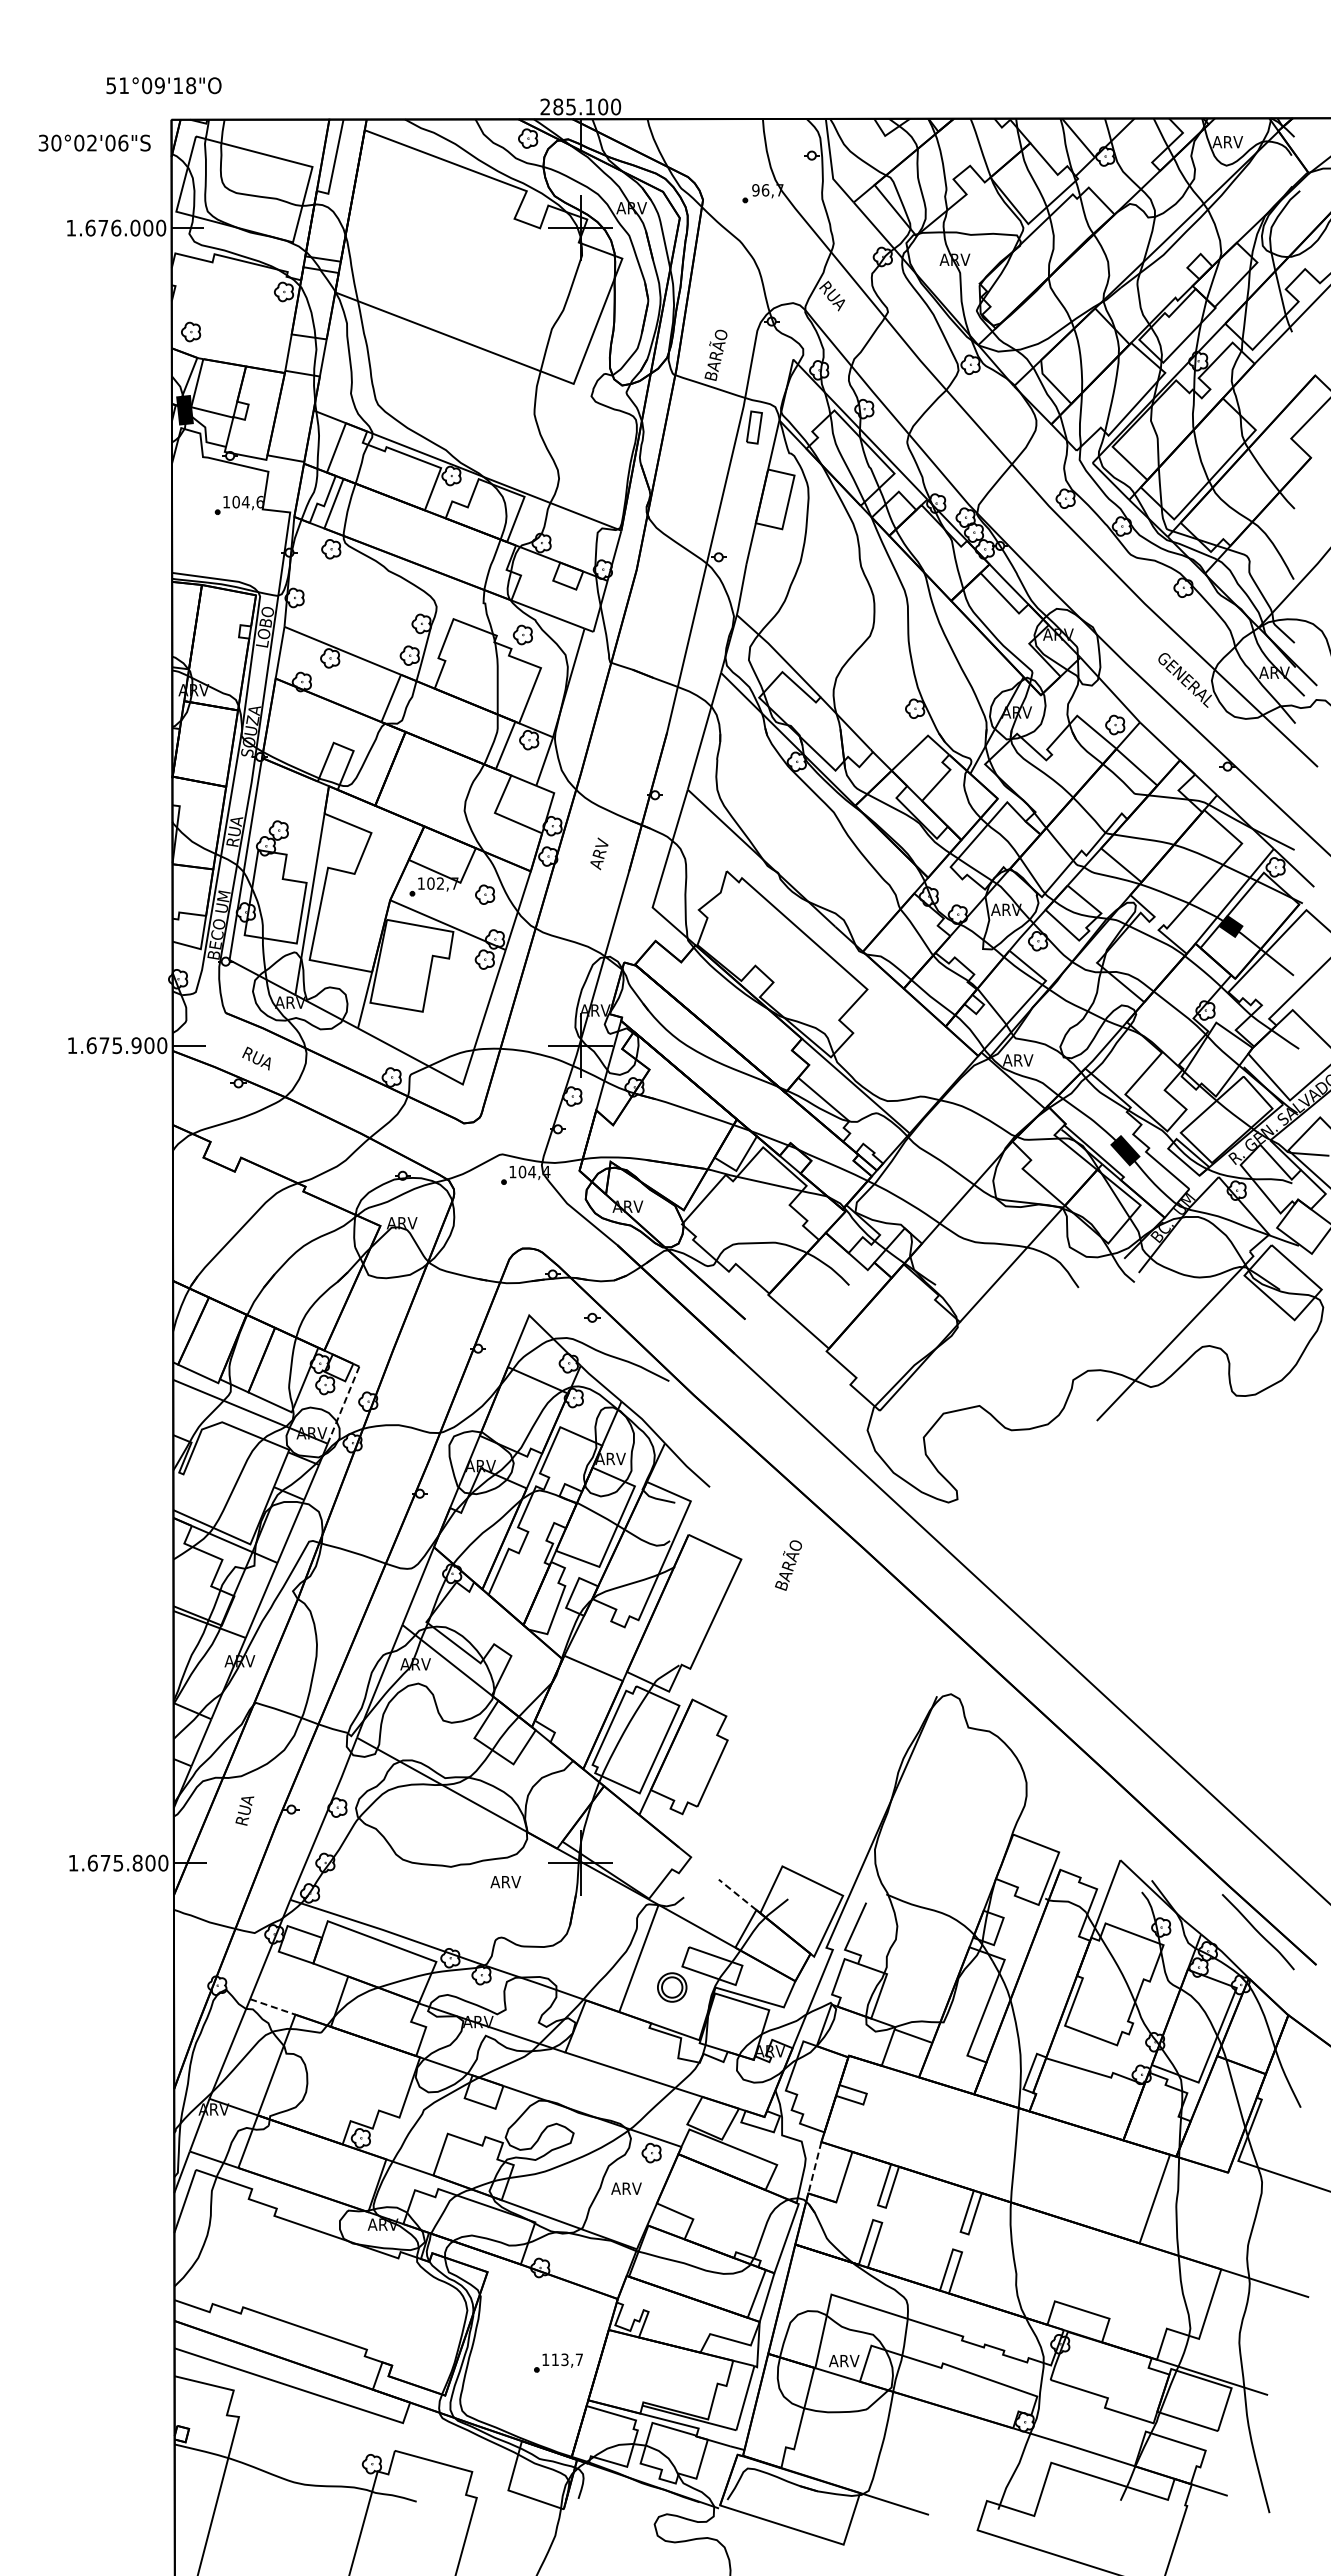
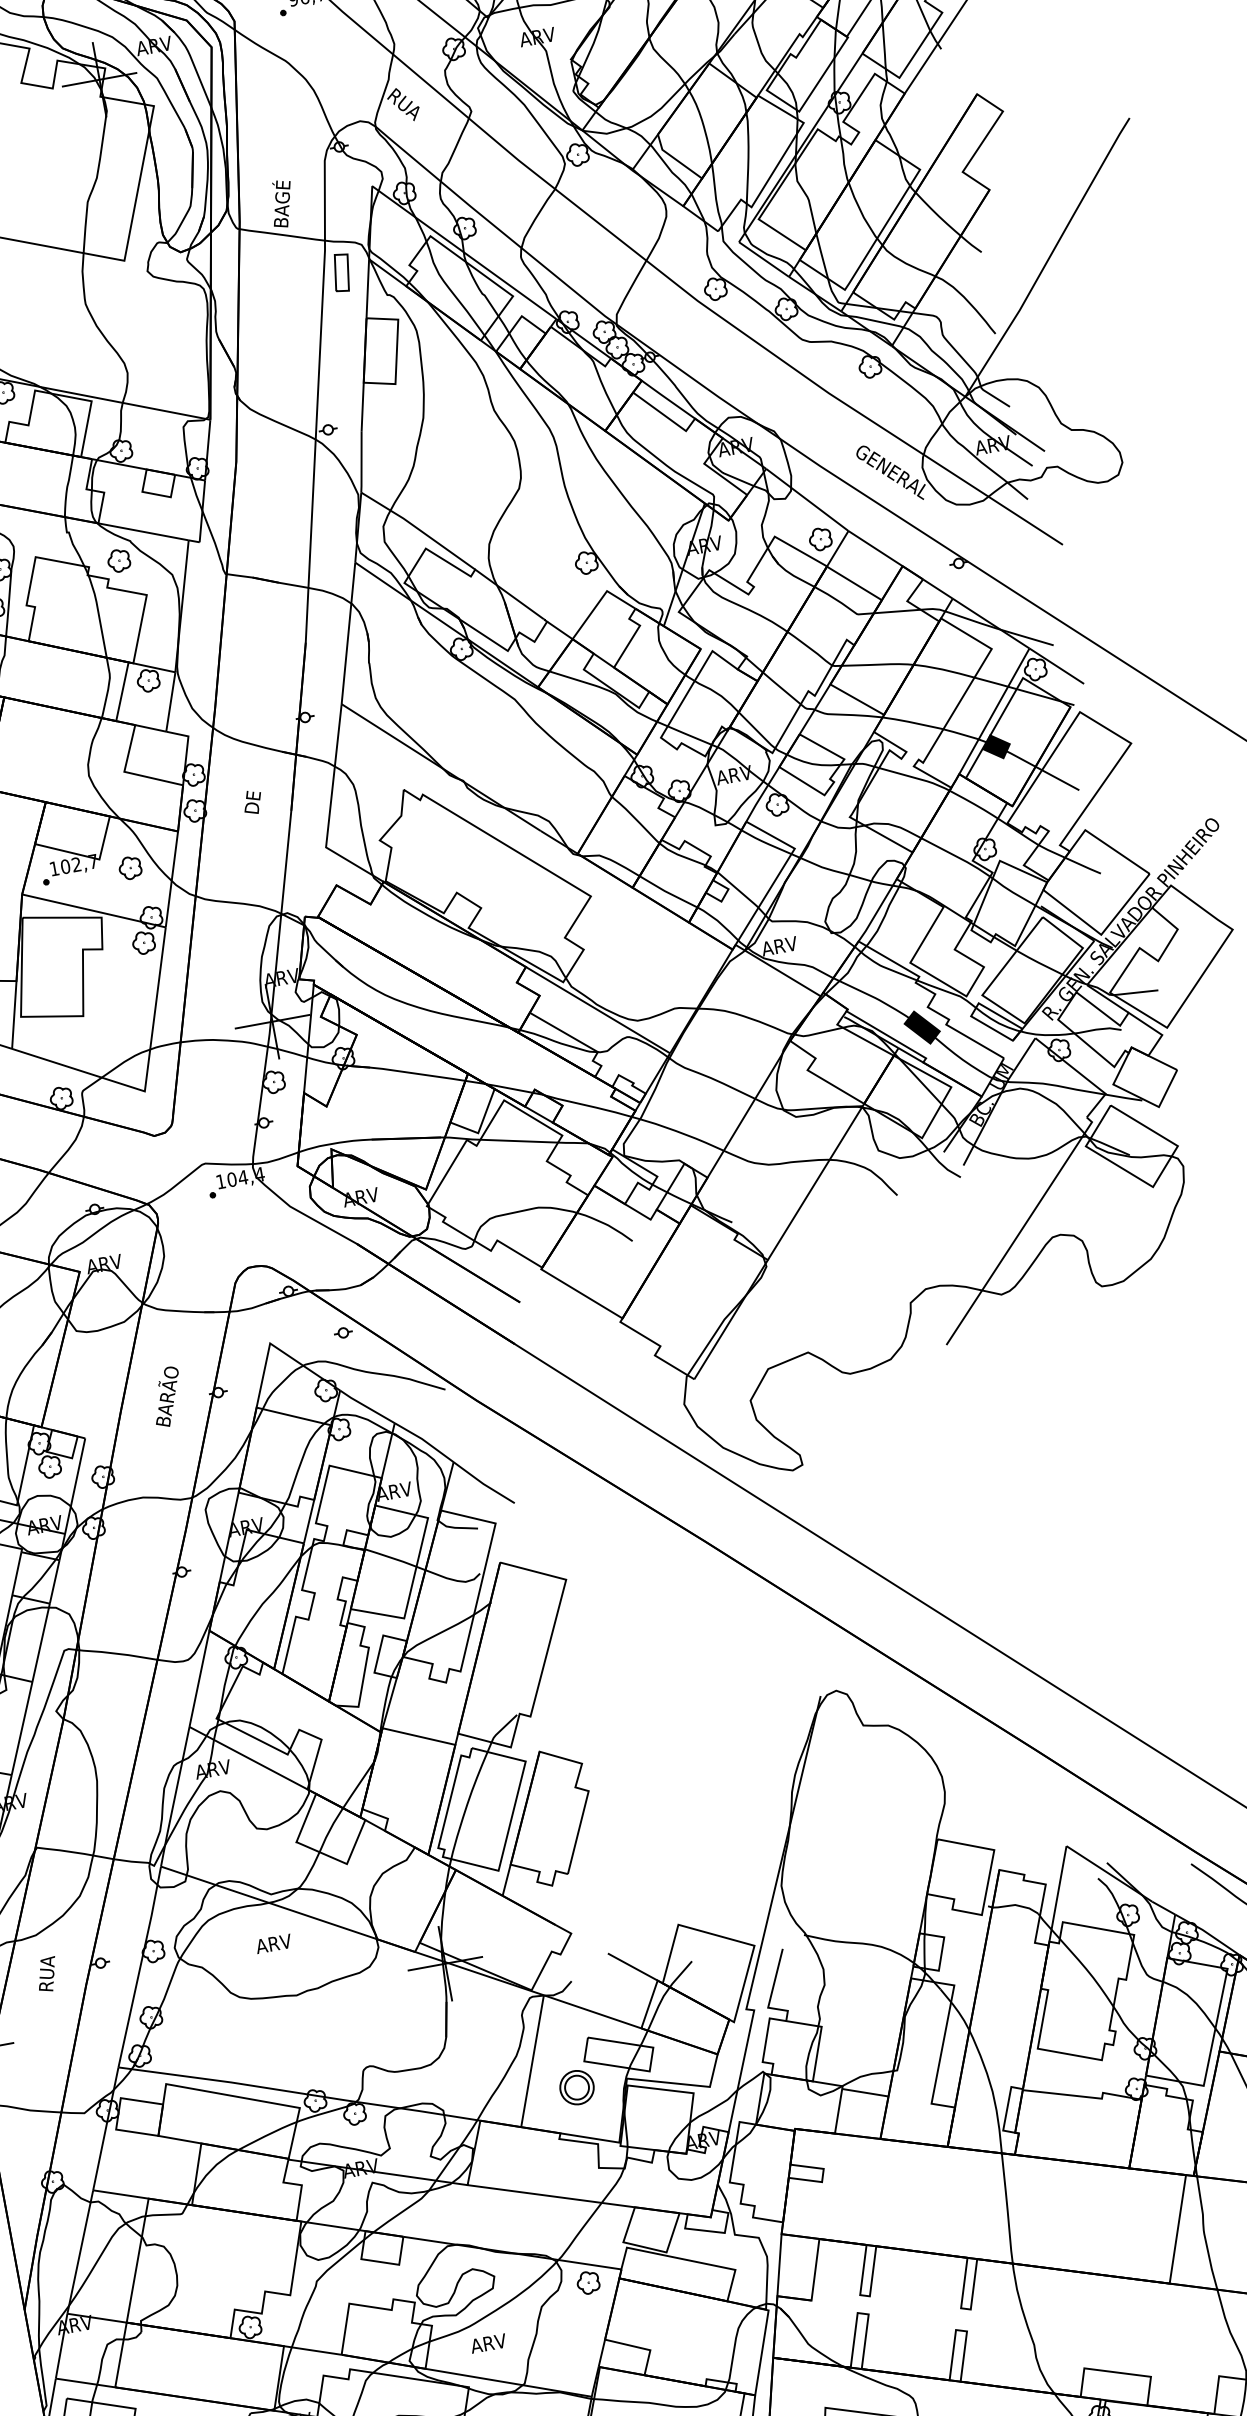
text: (718, 344) -> (282, 184), BARÃO -> BAGÉ
text: (598, 853) -> (252, 796), ARV -> DE
line: (343, 1405) -> (75, 1486), dashed -> solid
text: (788, 1565) -> (167, 1397), moved
text: (505, 1882) -> (273, 1944), moved
line: (737, 1894) -> (632, 1966), dashed -> solid
line: (272, 2006) -> (120, 2194), dashed -> solid
line: (814, 2167) -> (779, 2264), dashed -> solid
text: (626, 2188) -> (488, 2343), moved

